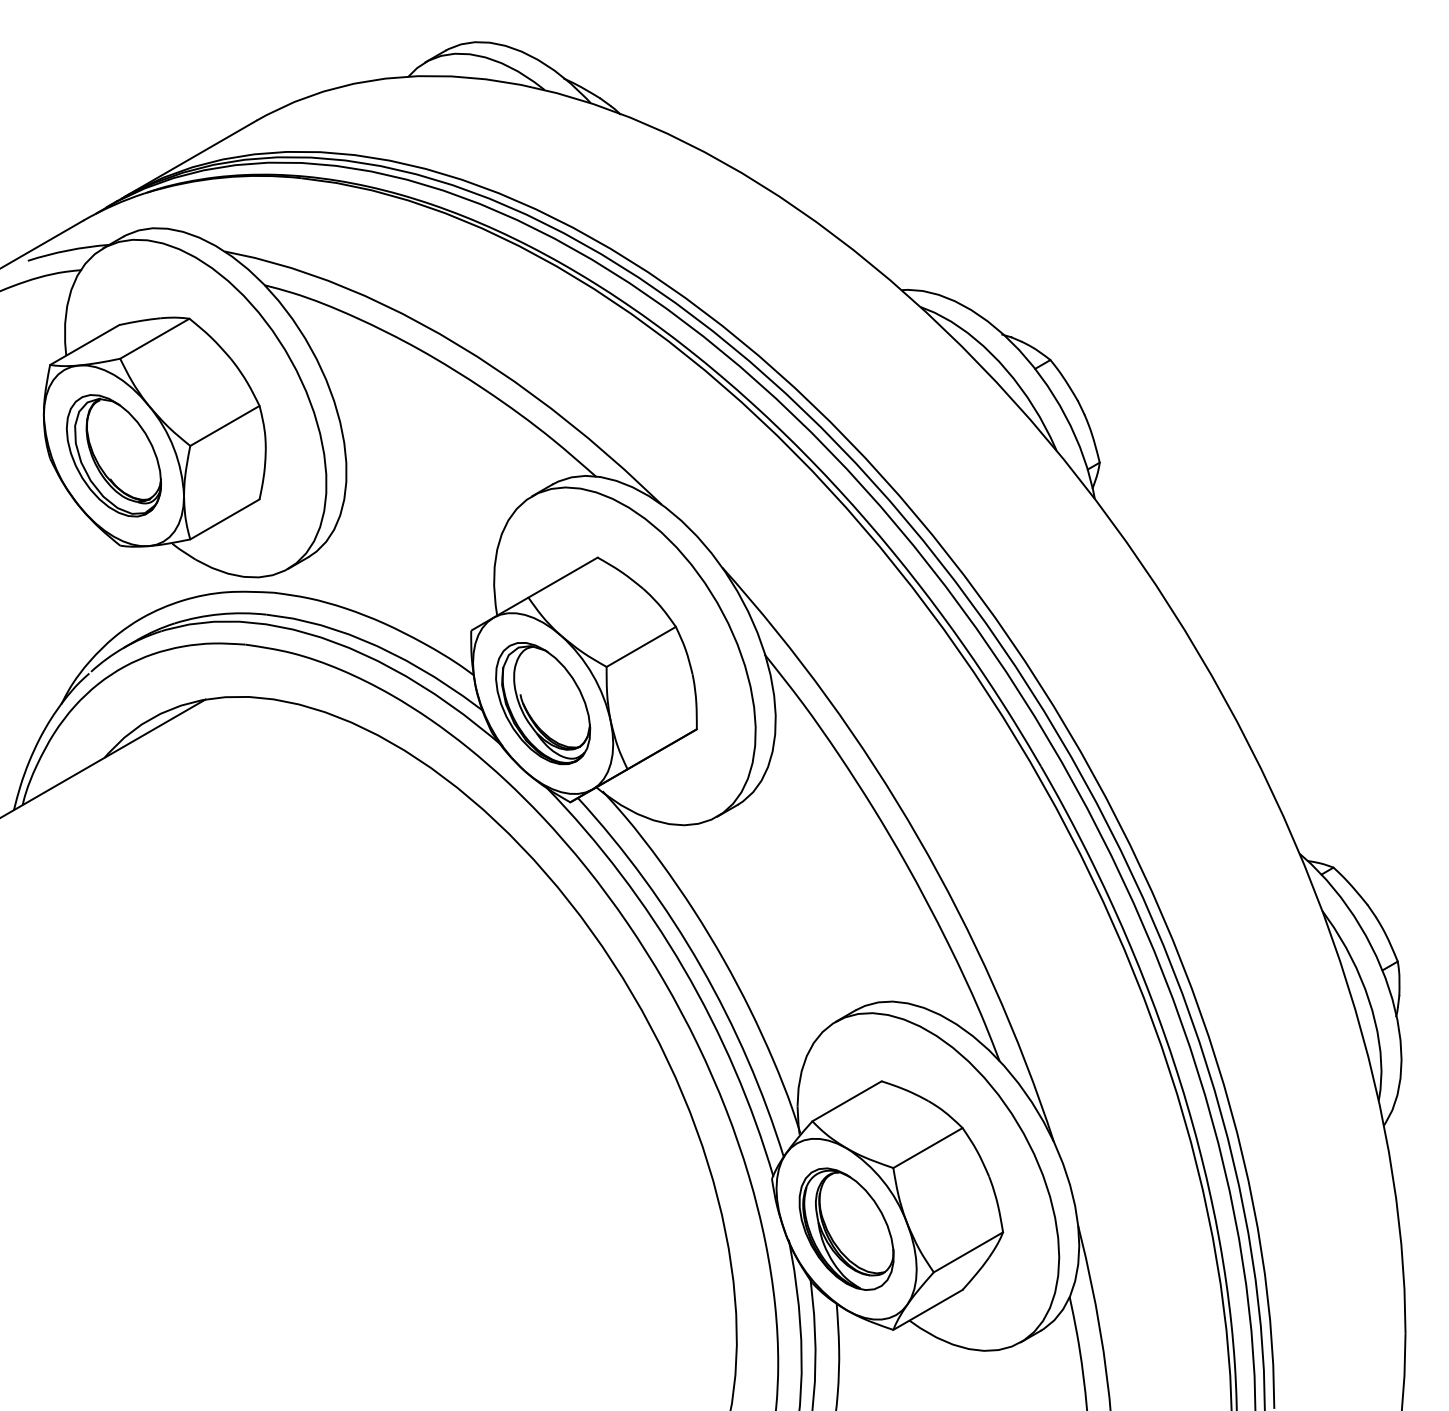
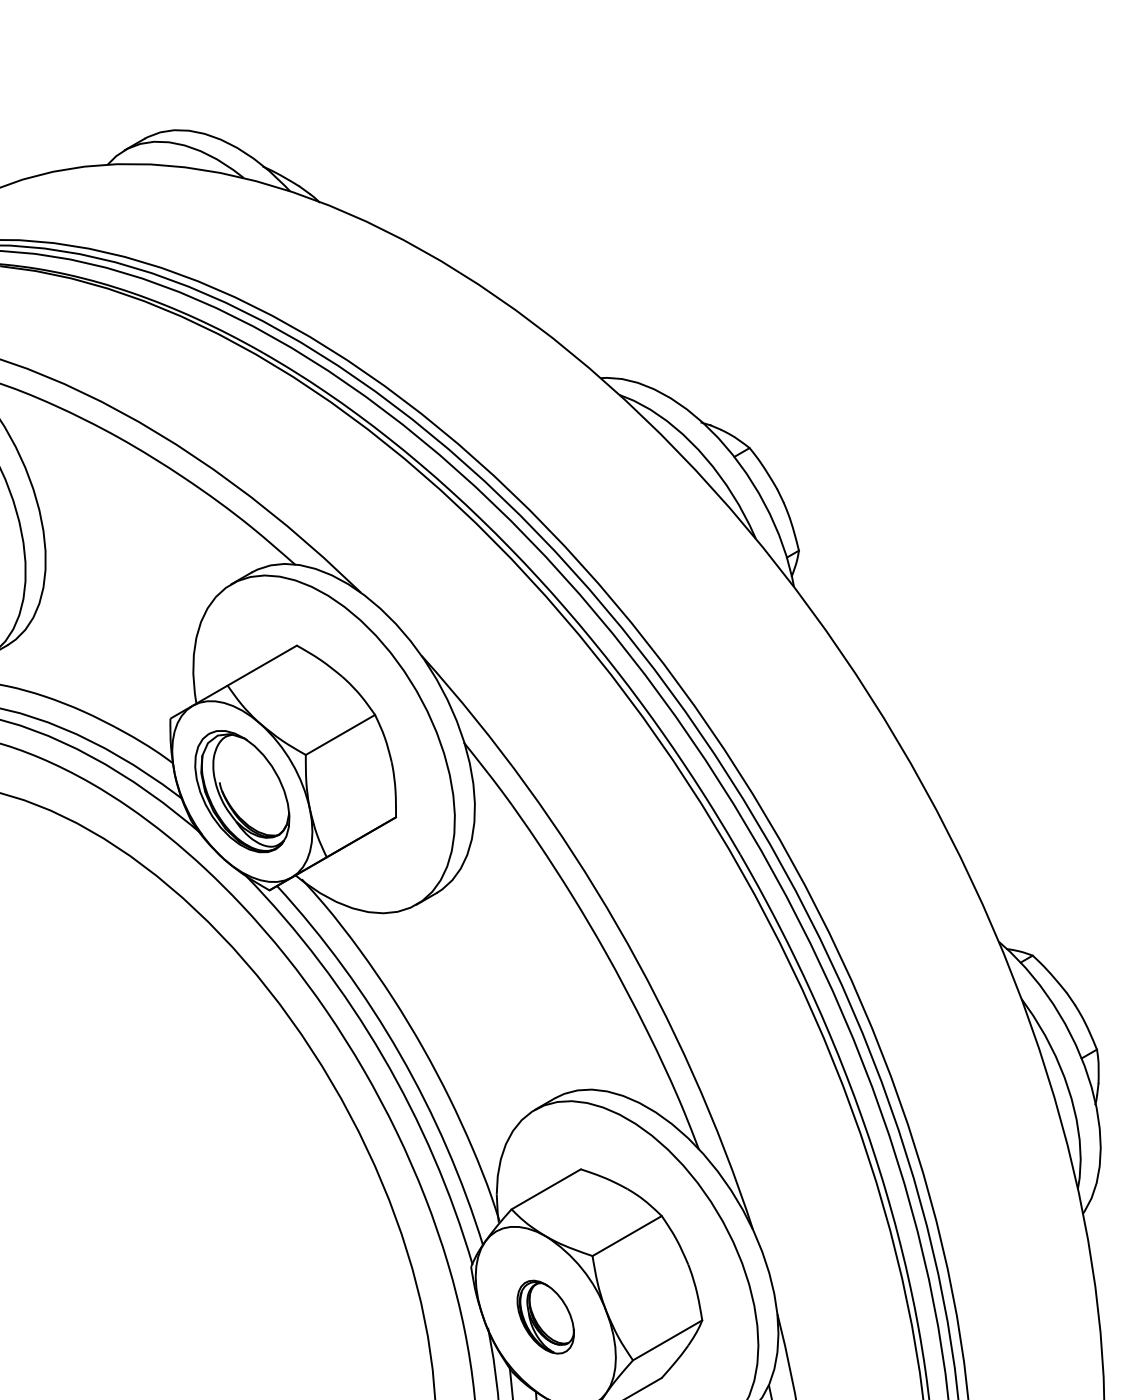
part: (846, 1228) -> (545, 1316), size x0.6

